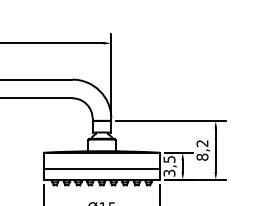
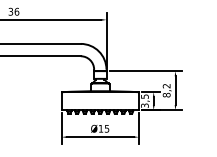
line: (100, 169) -> (99, 103), removed

